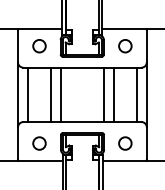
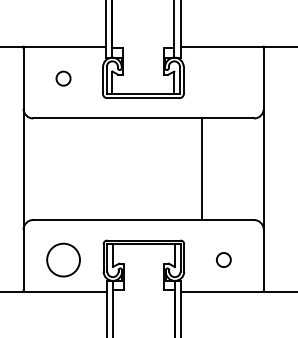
circle: (39, 46) -> (63, 78), size x0.6
circle: (125, 46) -> (224, 78), removed
line: (28, 94) -> (43, 168), removed
line: (51, 94) -> (85, 168), removed
line: (61, 94) -> (104, 168), removed
line: (103, 94) -> (182, 168), removed
line: (136, 94) -> (244, 168), removed
circle: (39, 143) -> (63, 259), size x1.4
circle: (125, 143) -> (224, 259), size x0.6

